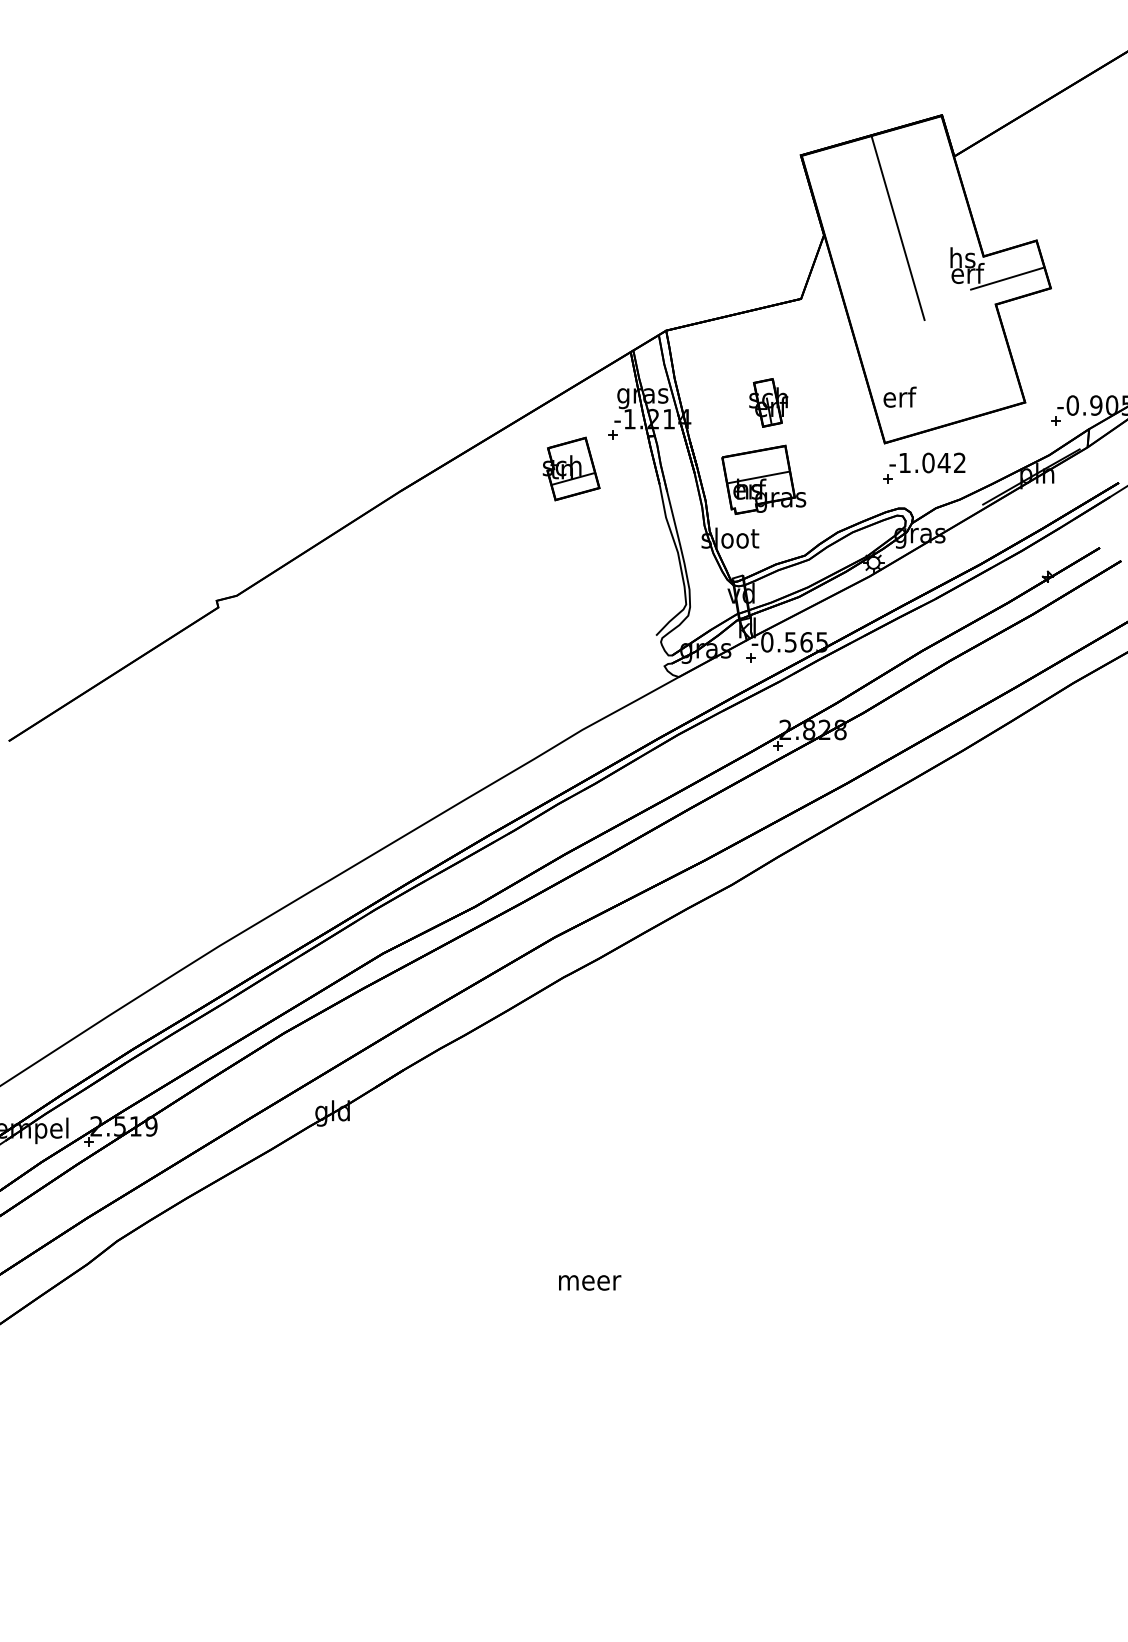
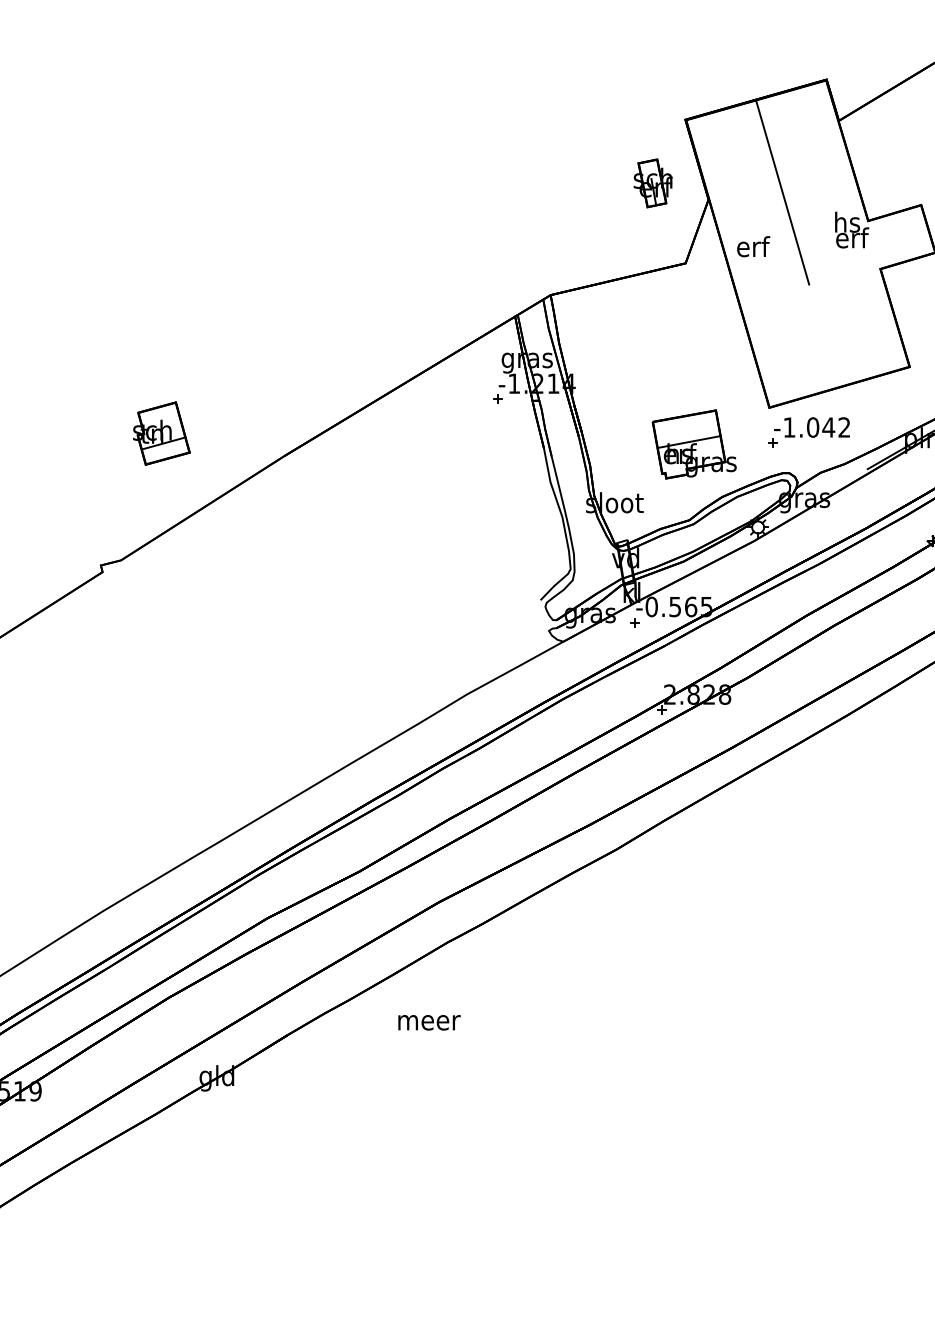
line: (1007, 278) -> (892, 242), removed
text: (899, 396) -> (753, 245), moved
part: (768, 402) -> (652, 182), moved
part: (571, 468) -> (161, 433), moved
part: (763, 479) -> (694, 444), moved
text: (590, 1282) -> (429, 1022), moved

